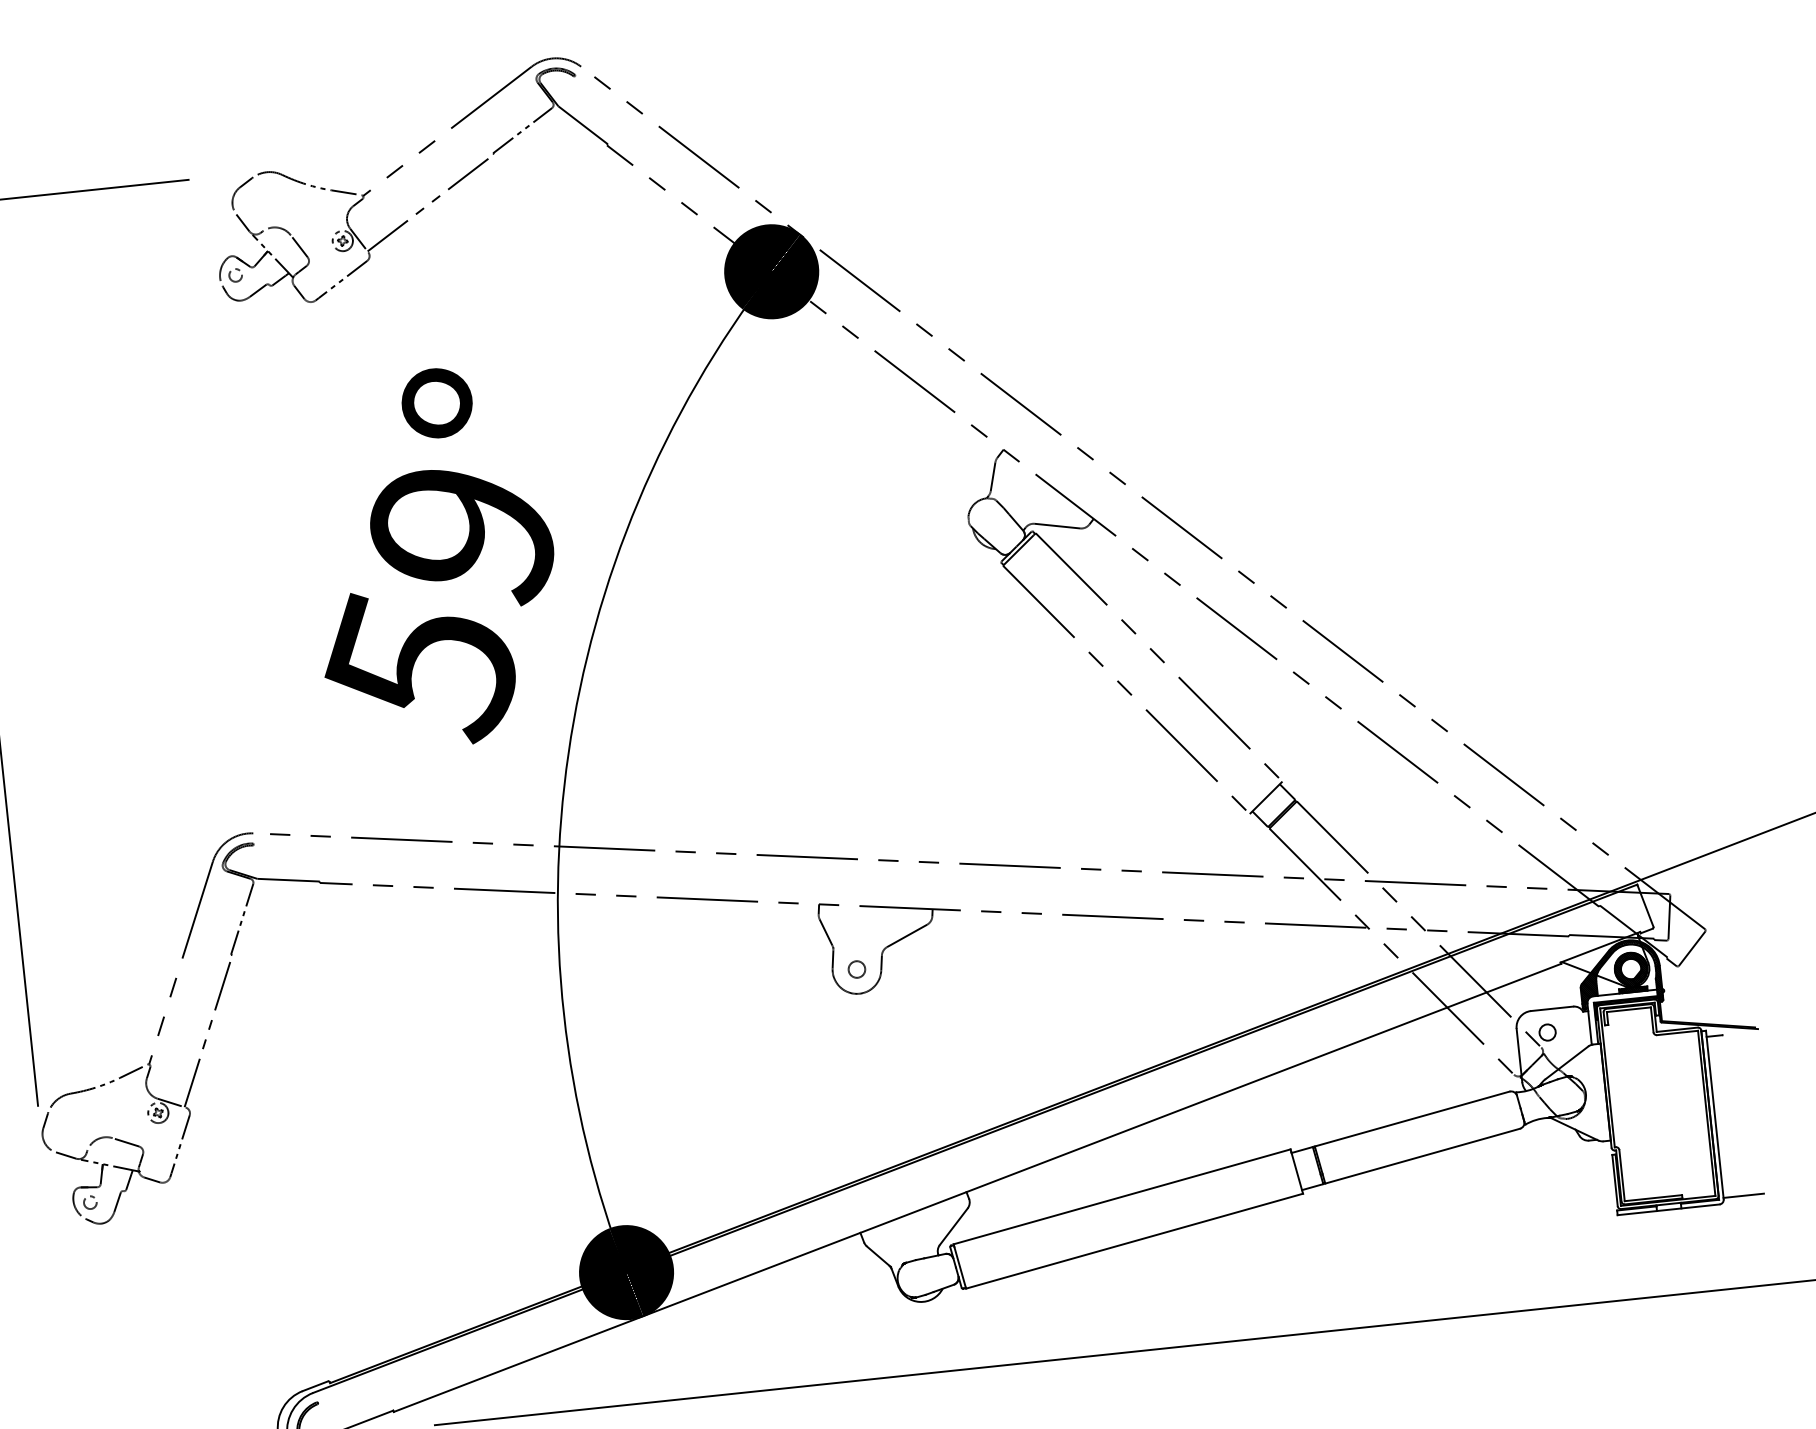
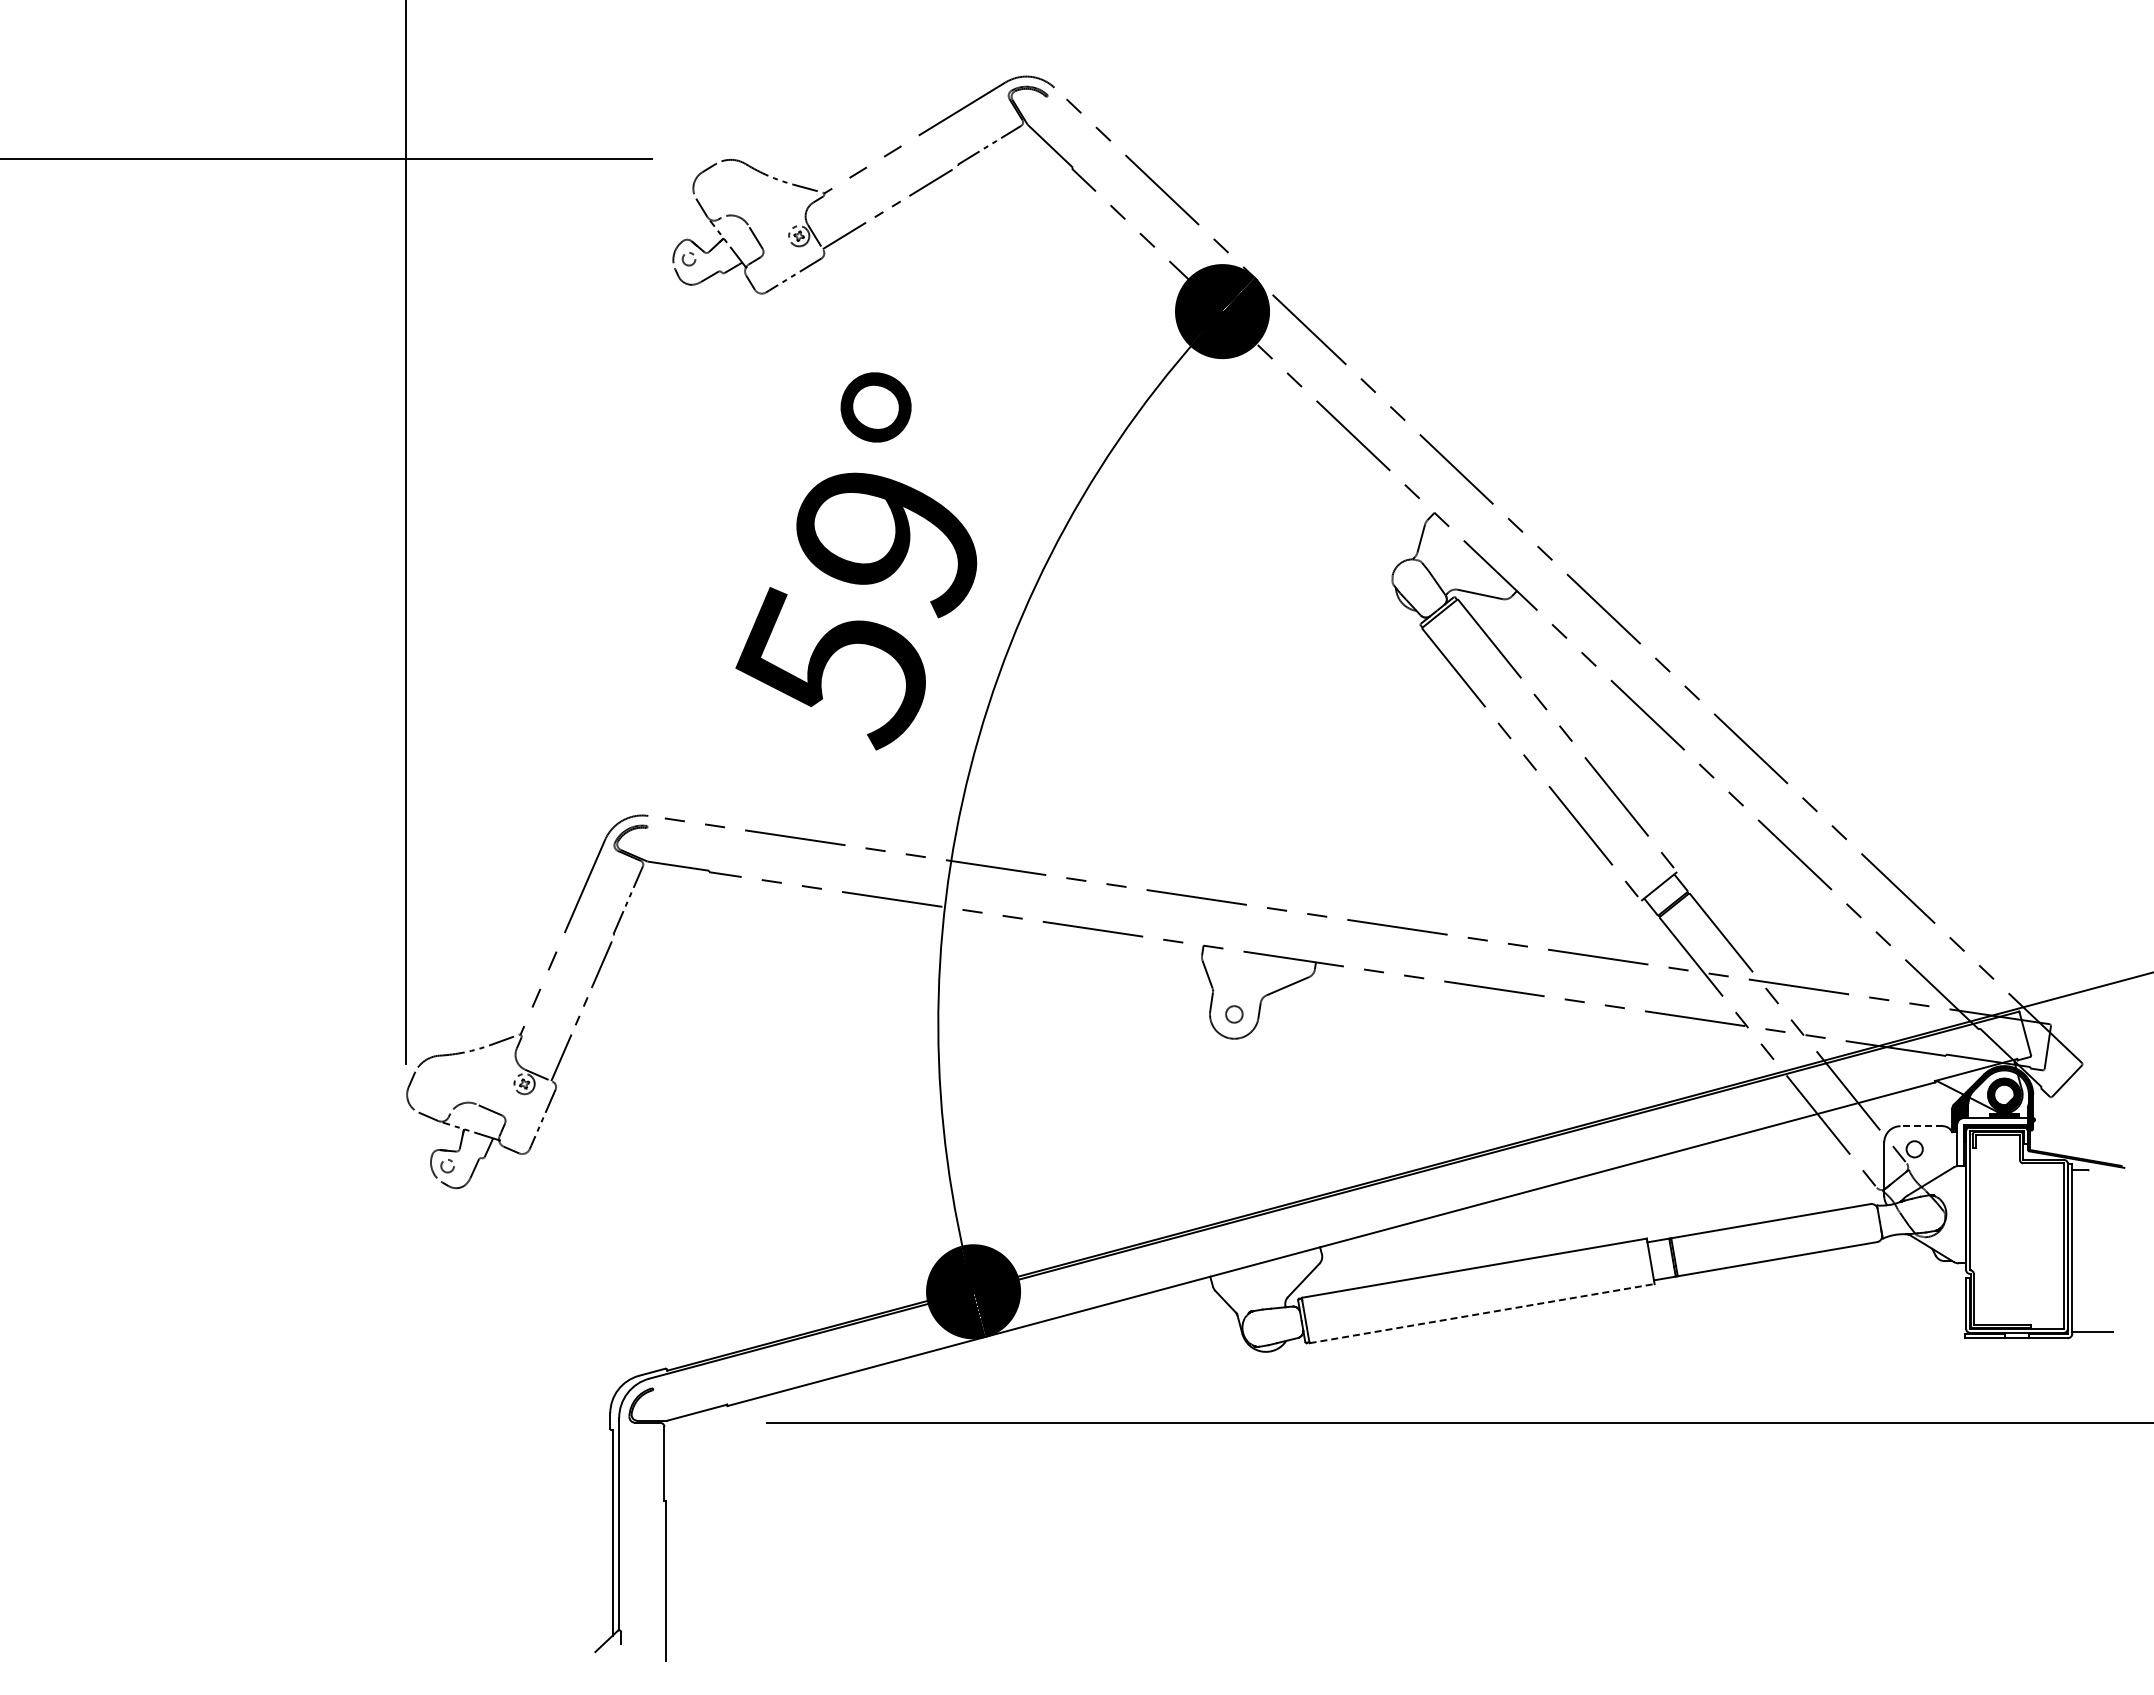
line: (1552, 1009) -> (1921, 1126), solid -> dashed
line: (1134, 1241) -> (1482, 1313), solid -> dashed

